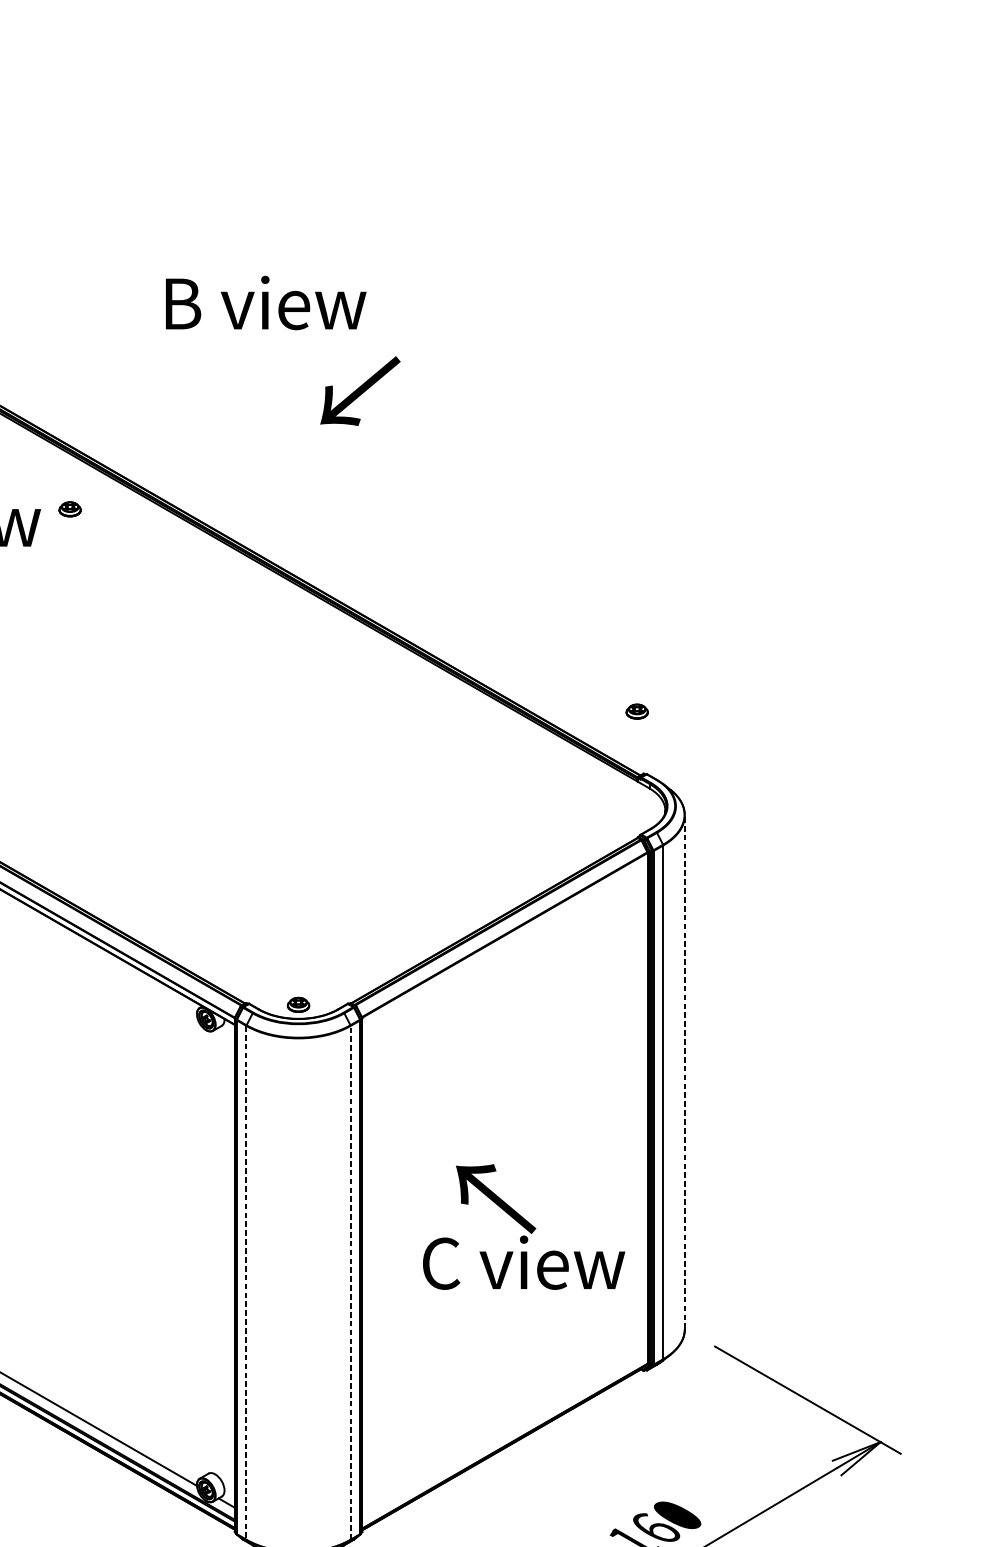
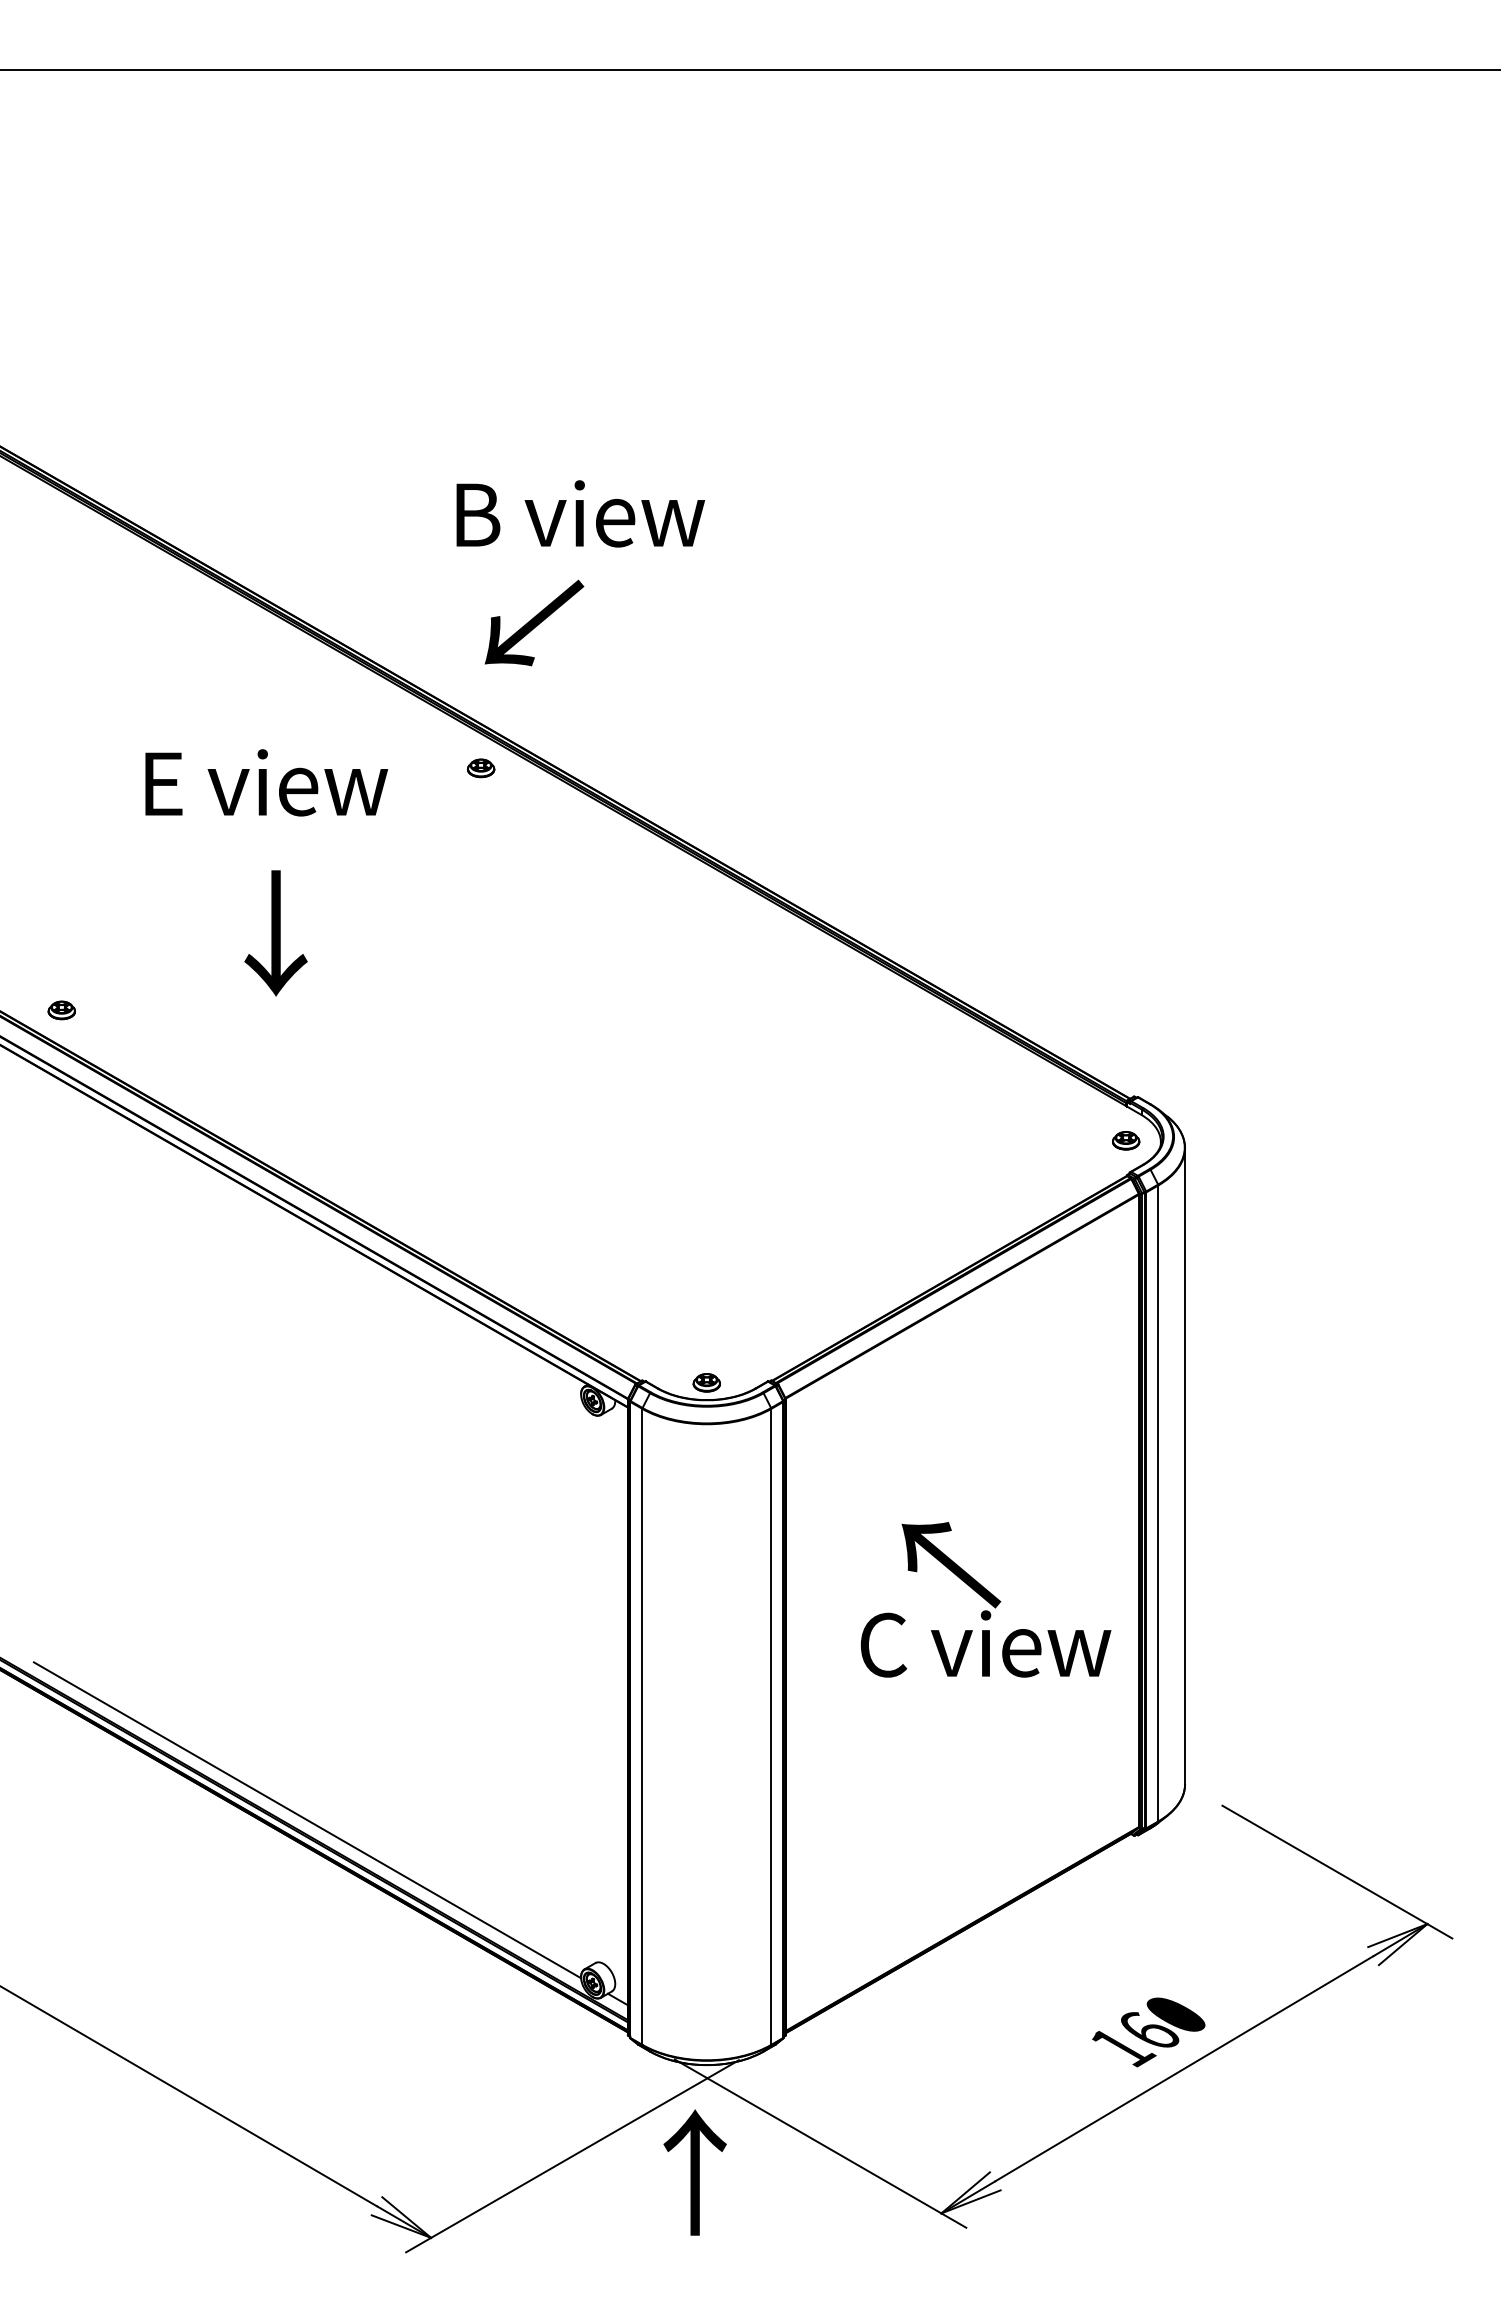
text: (265, 302) -> (580, 513), moved
text: (360, 390) -> (534, 622), moved
part: (70, 509) -> (481, 768), moved
part: (637, 711) -> (1126, 1140), moved
line: (685, 1072) -> (1185, 1466), dashed -> solid
text: (523, 1226) -> (985, 1599), moved
line: (246, 1282) -> (642, 1726), dashed -> solid
line: (350, 1282) -> (771, 1726), dashed -> solid

